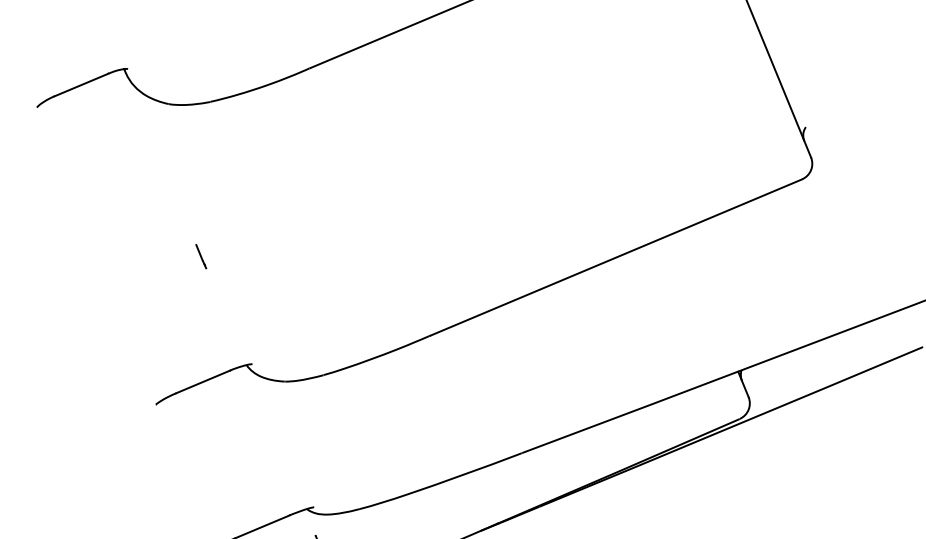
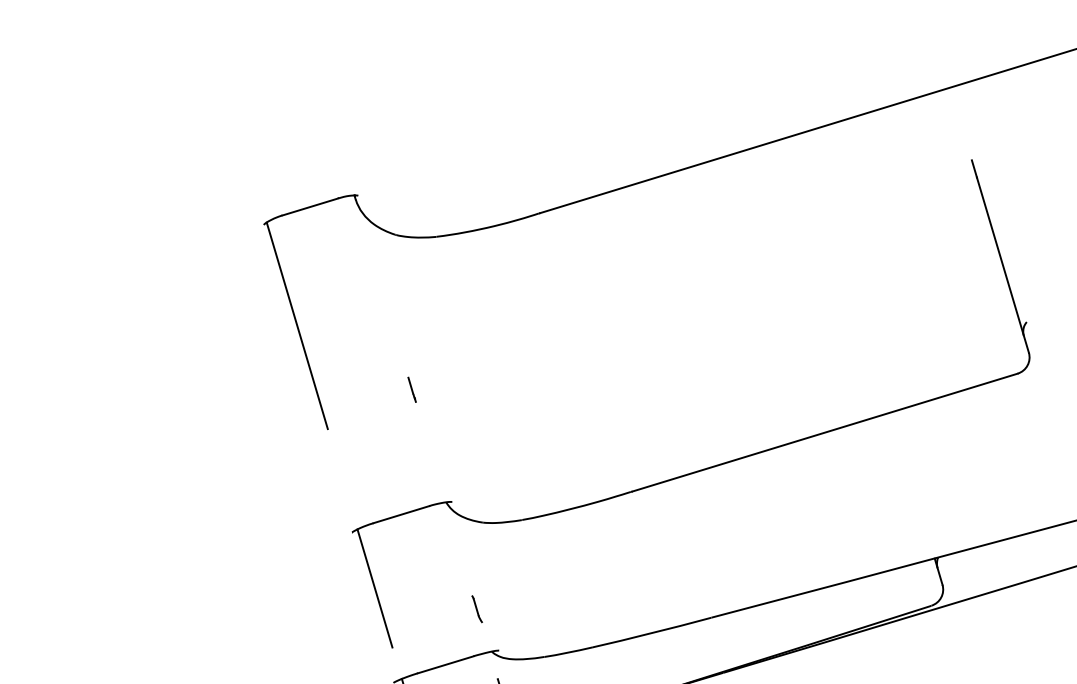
line: (79, 204) -> (296, 325), added
line: (183, 458) -> (374, 588), added
line: (287, 468) -> (476, 609), added

